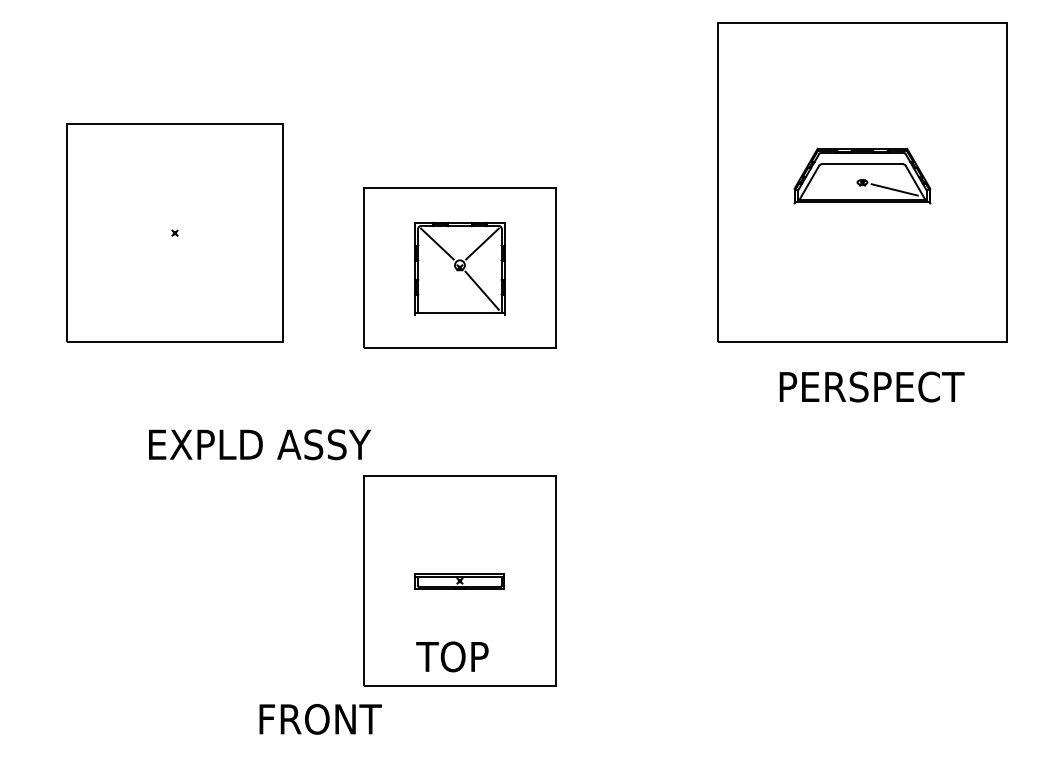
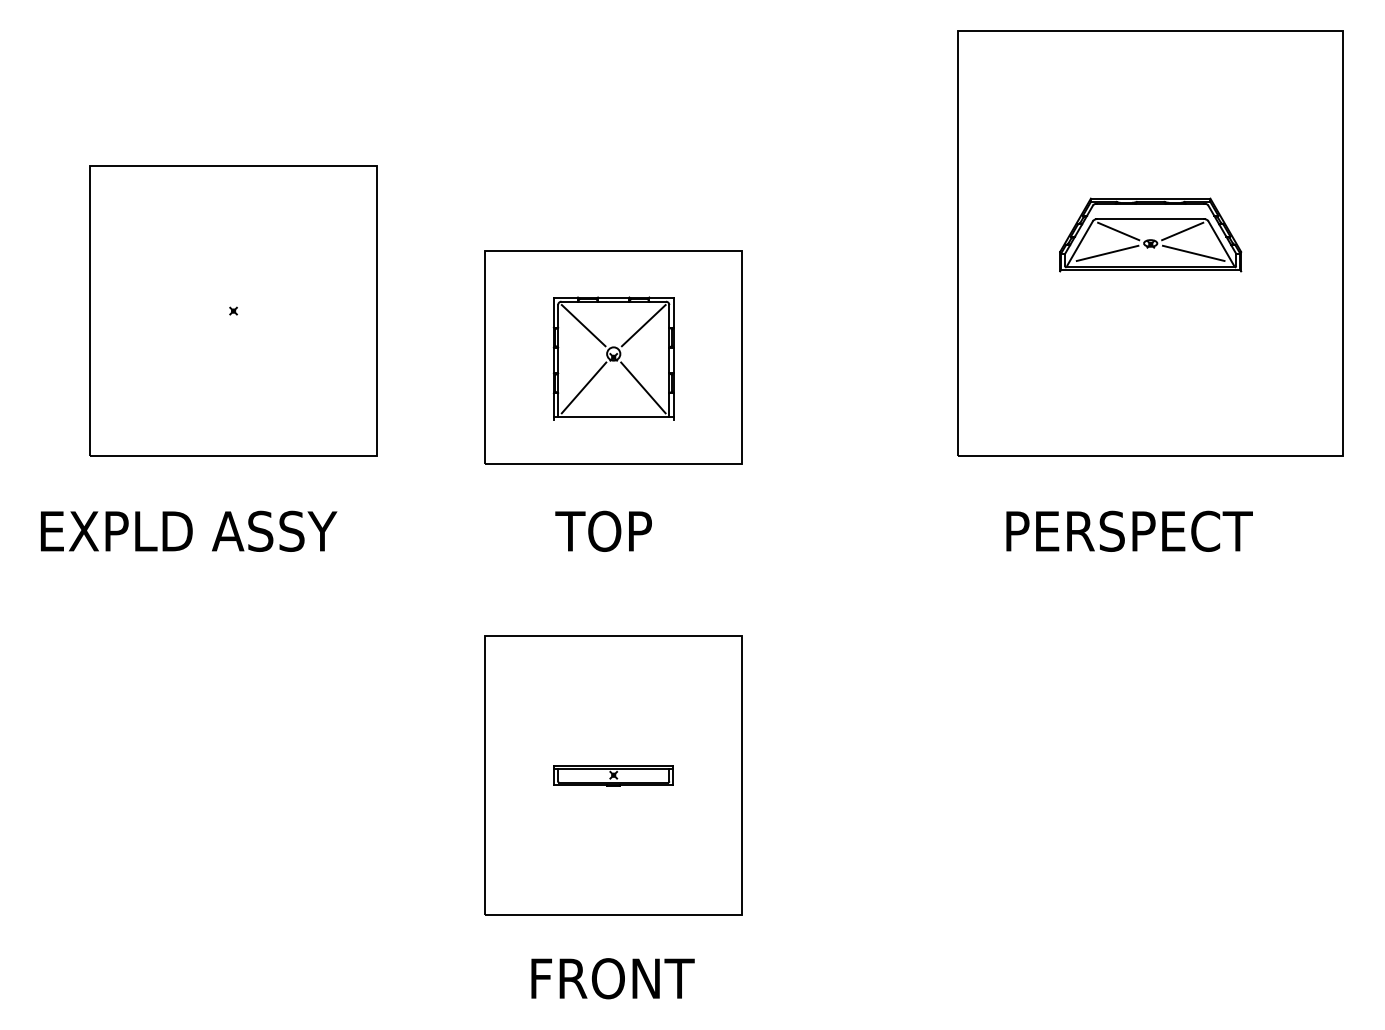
line: (838, 173) -> (1118, 231), added
line: (886, 173) -> (1182, 231), added
line: (830, 189) -> (1107, 252), added
line: (437, 290) -> (583, 387), added
text: (872, 386) -> (1129, 530), moved
text: (260, 444) -> (189, 530), moved
text: (452, 656) -> (603, 530), moved
text: (320, 719) -> (612, 978), moved

